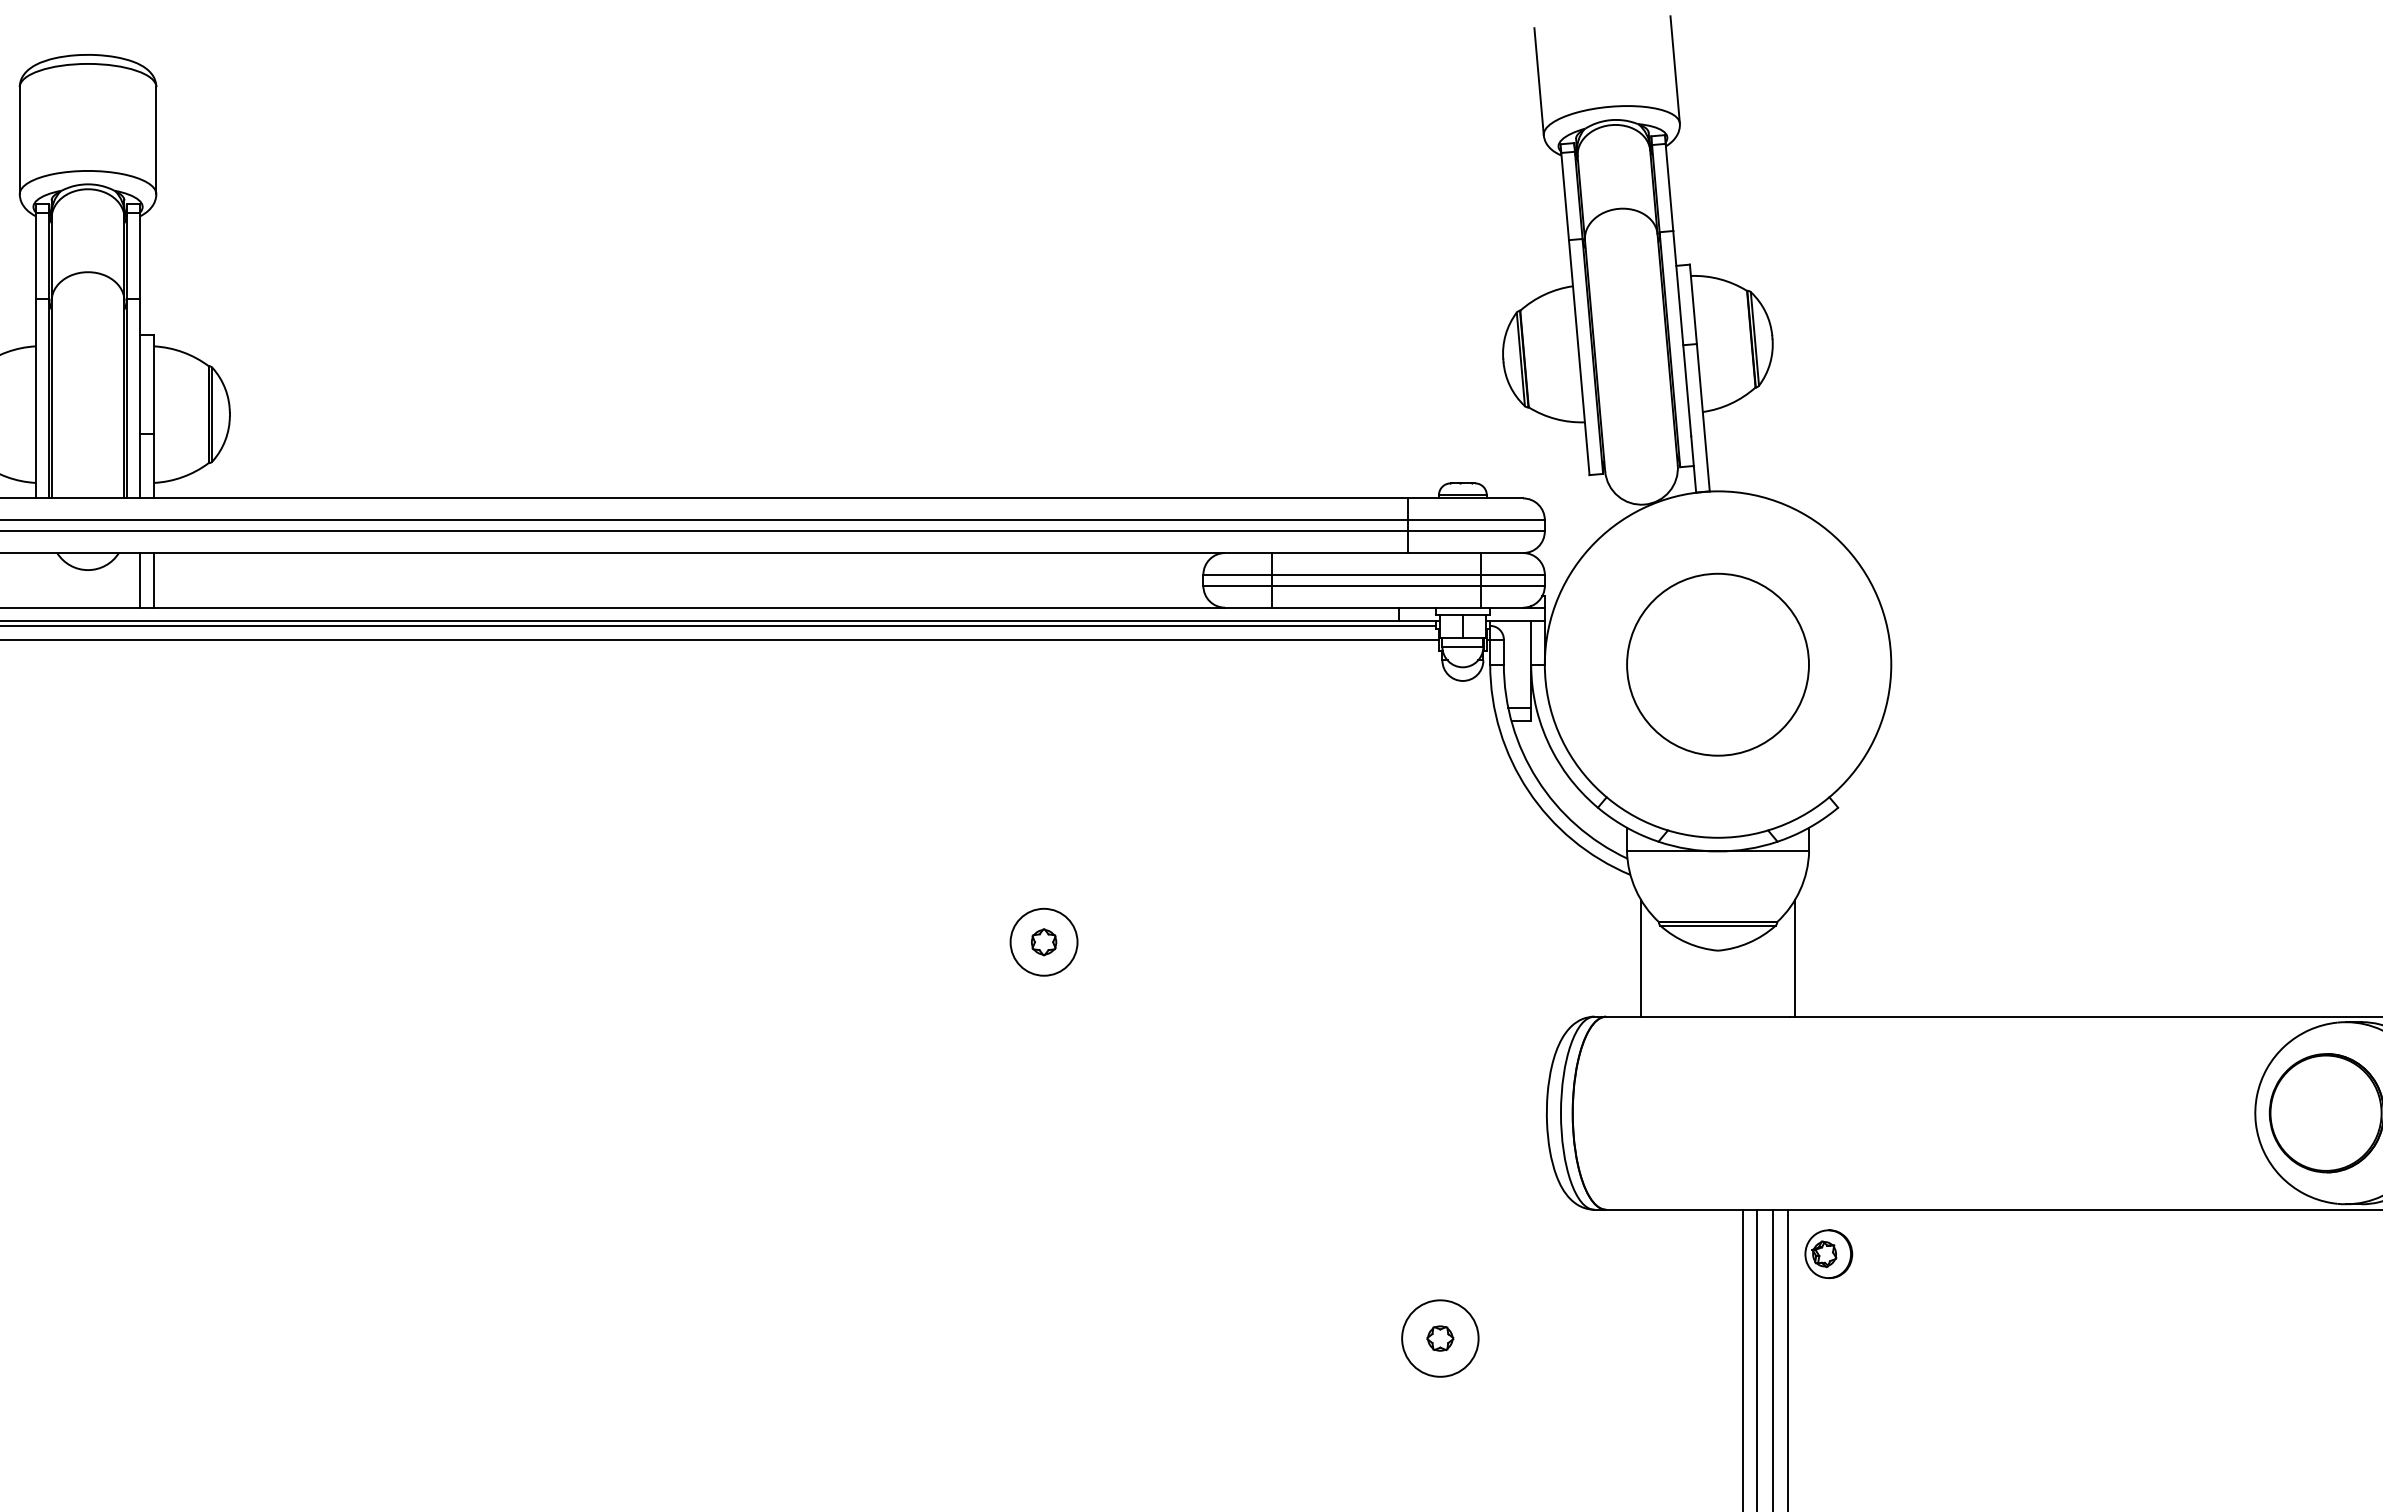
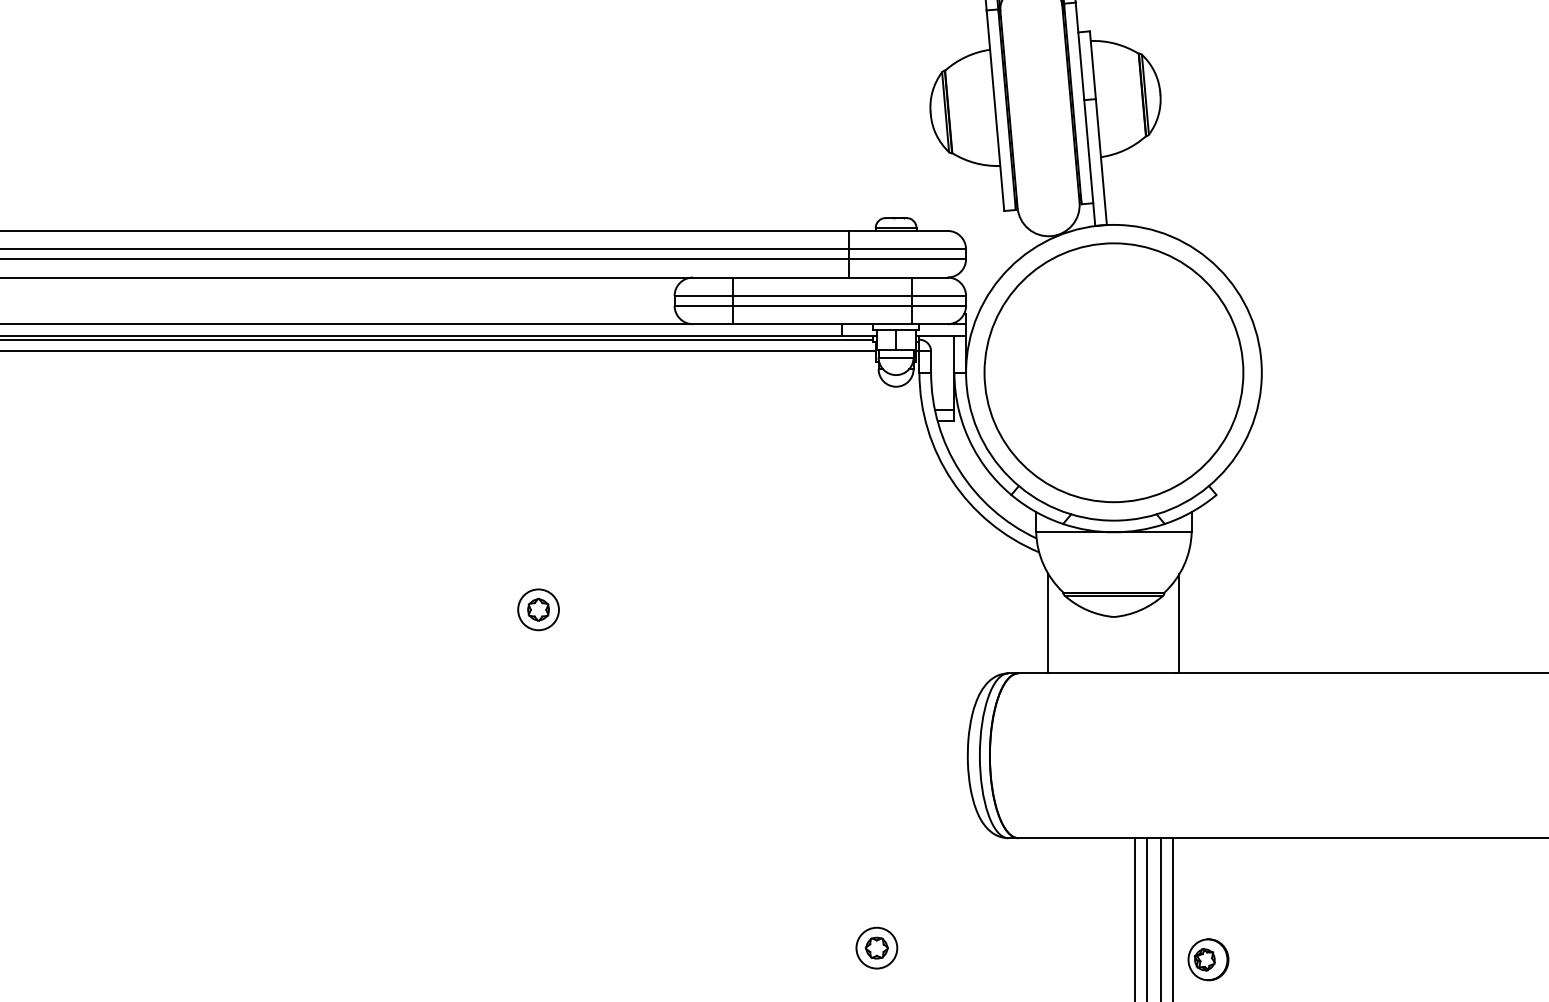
circle: (1717, 664) -> (1113, 372), size x1.67
circle: (1043, 942) -> (538, 610), size x0.71
part: (1828, 1253) -> (1208, 959), moved
circle: (1440, 1338) -> (877, 948), size x0.62

